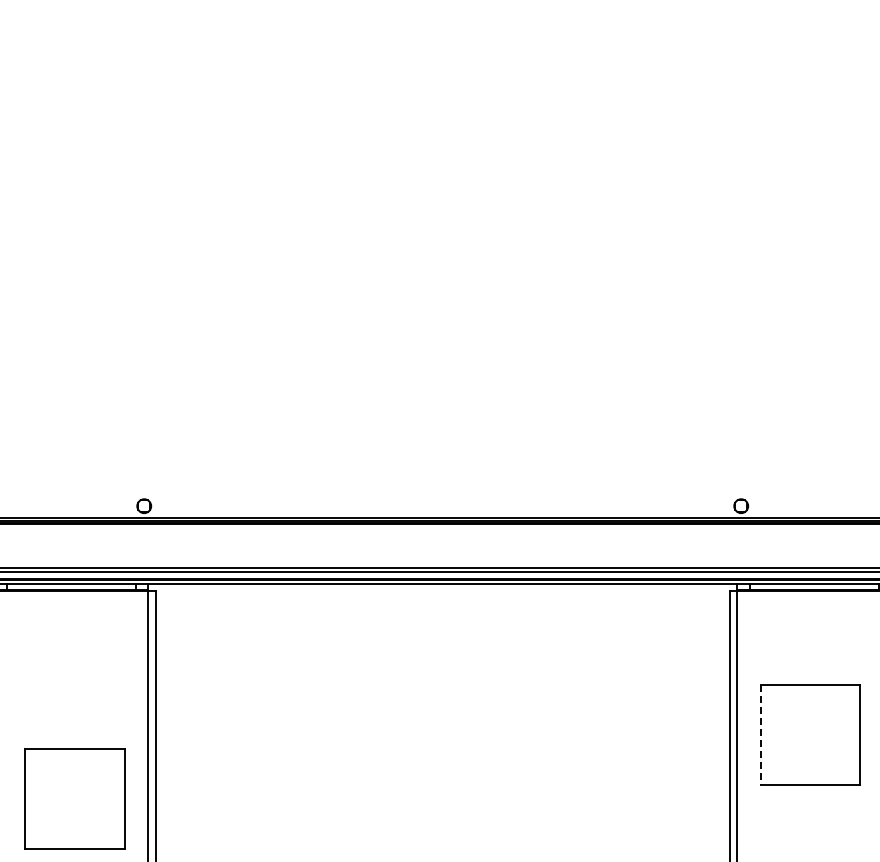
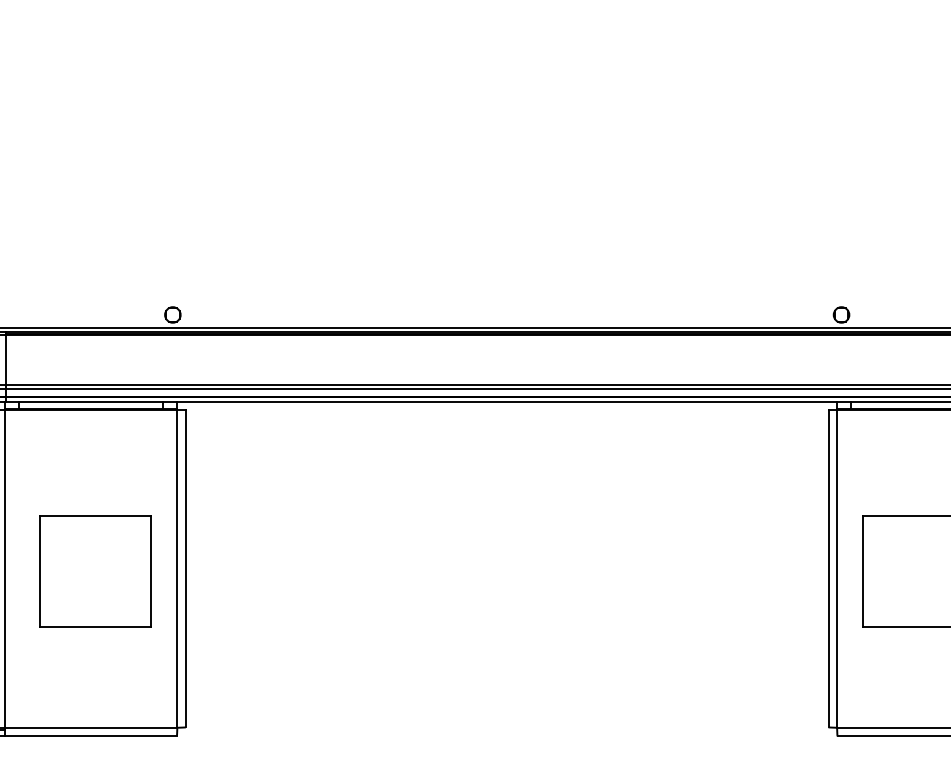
line: (760, 735) -> (863, 571), dashed -> solid
part: (74, 798) -> (94, 570), moved

